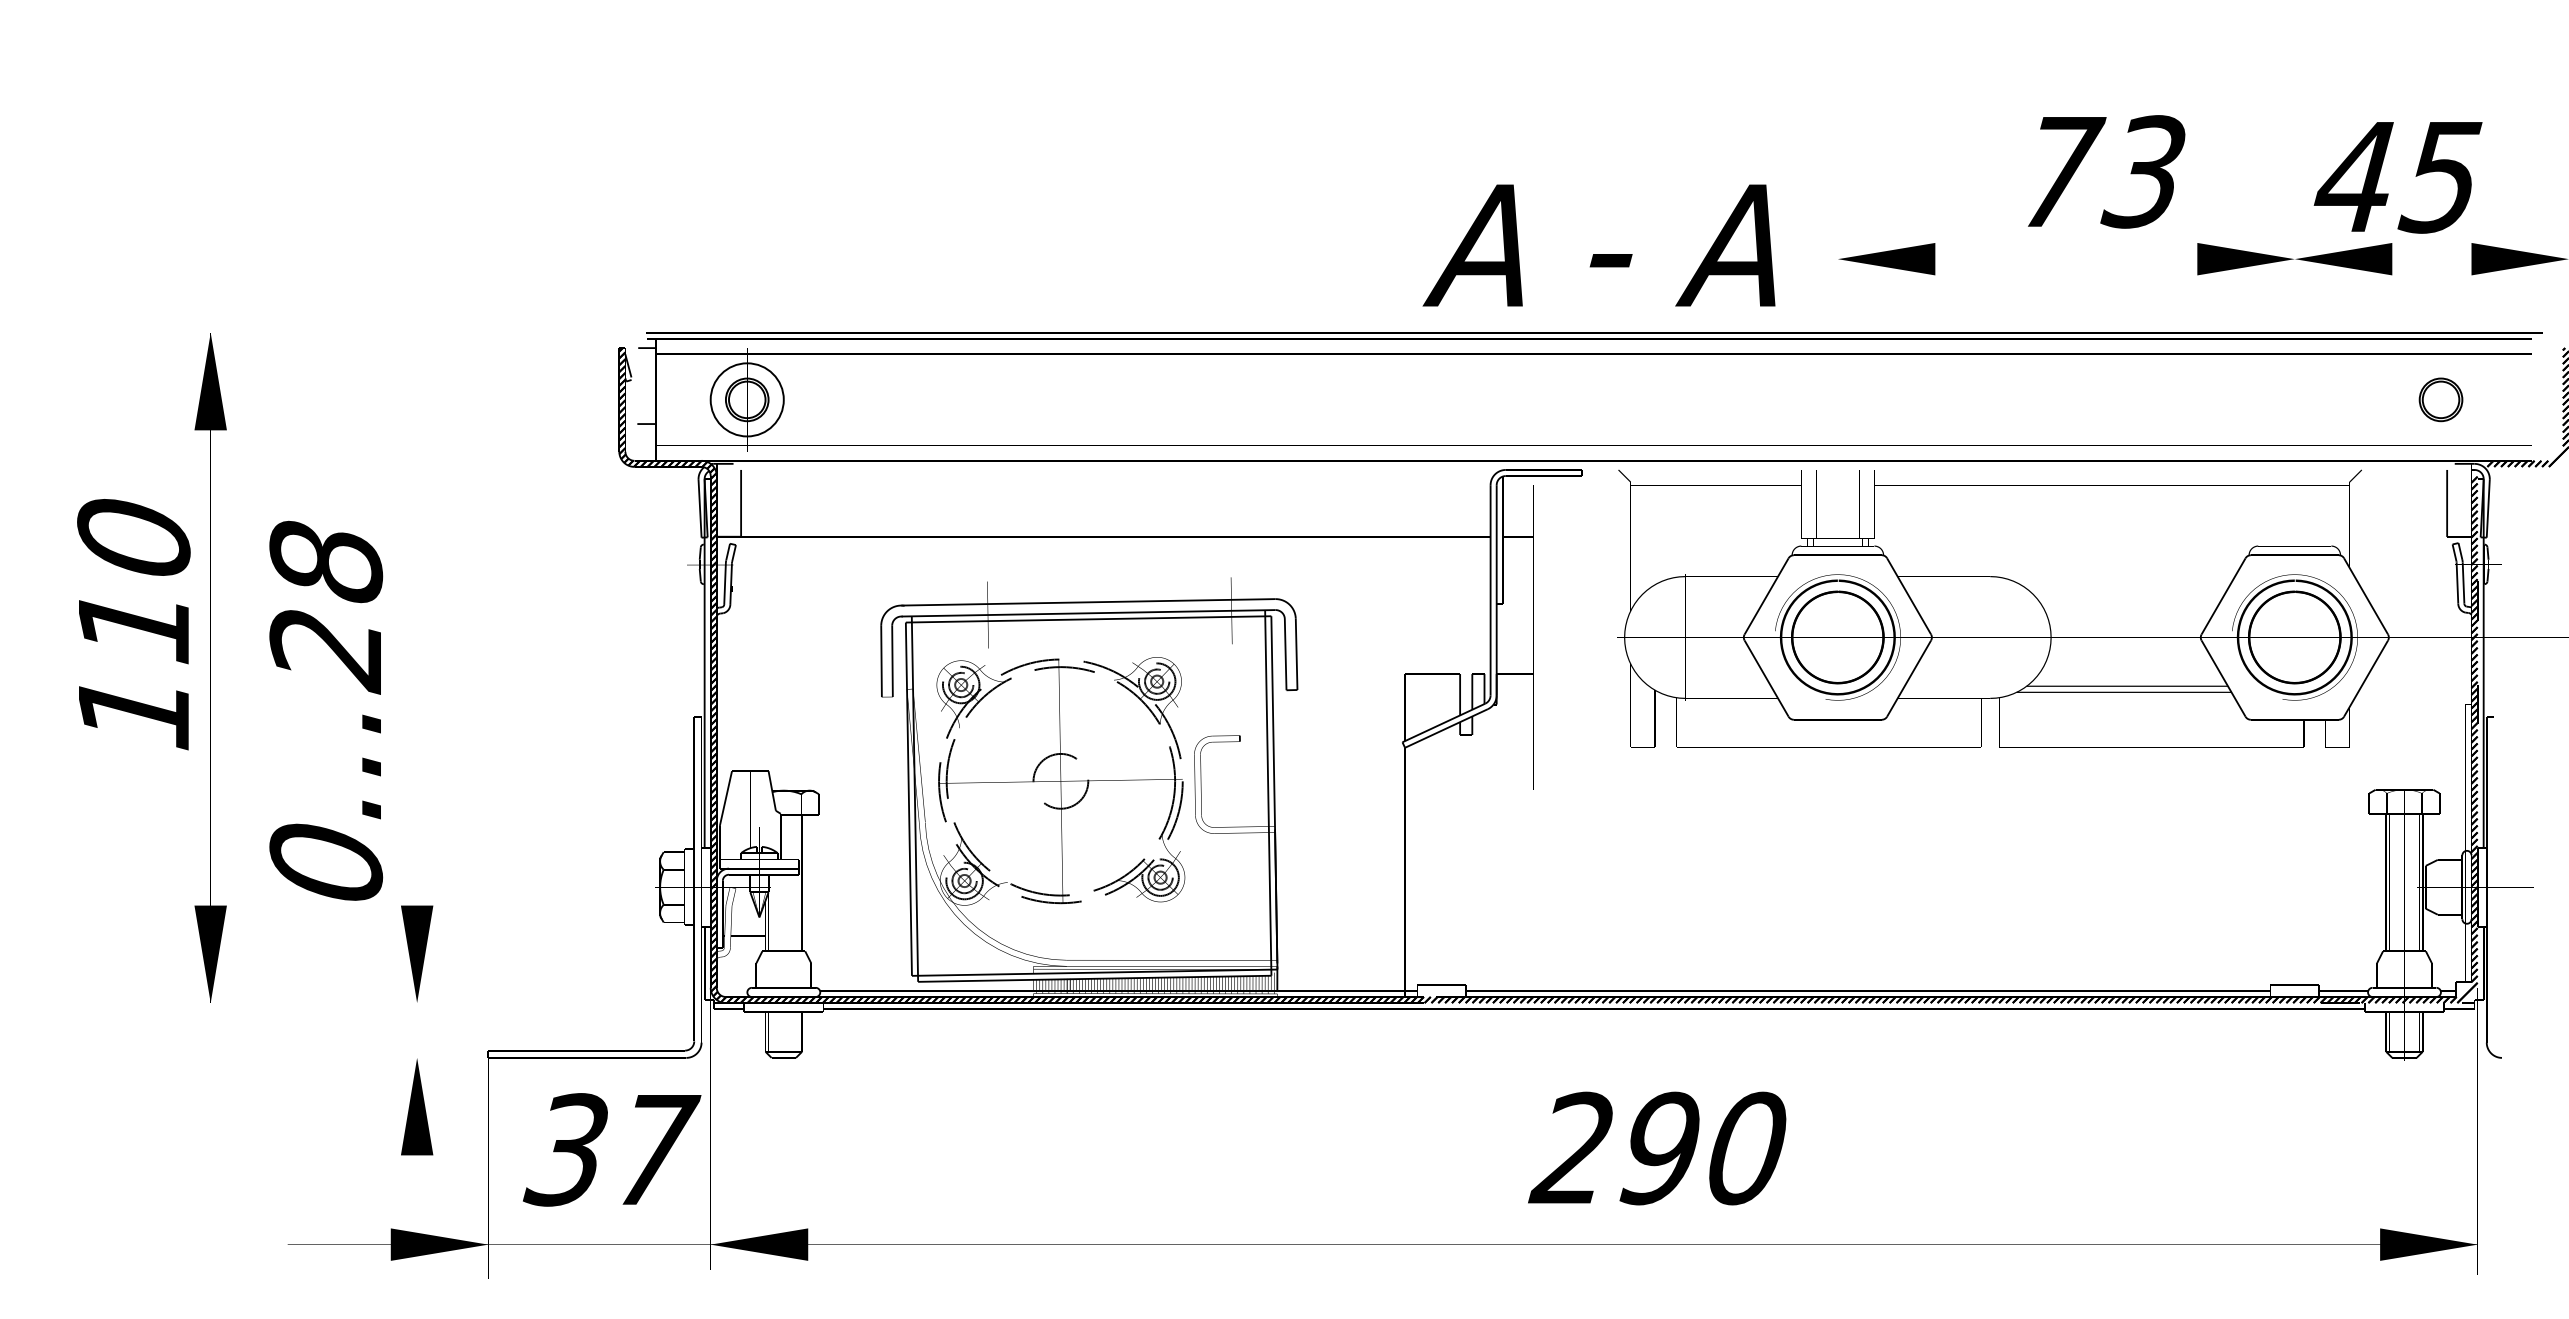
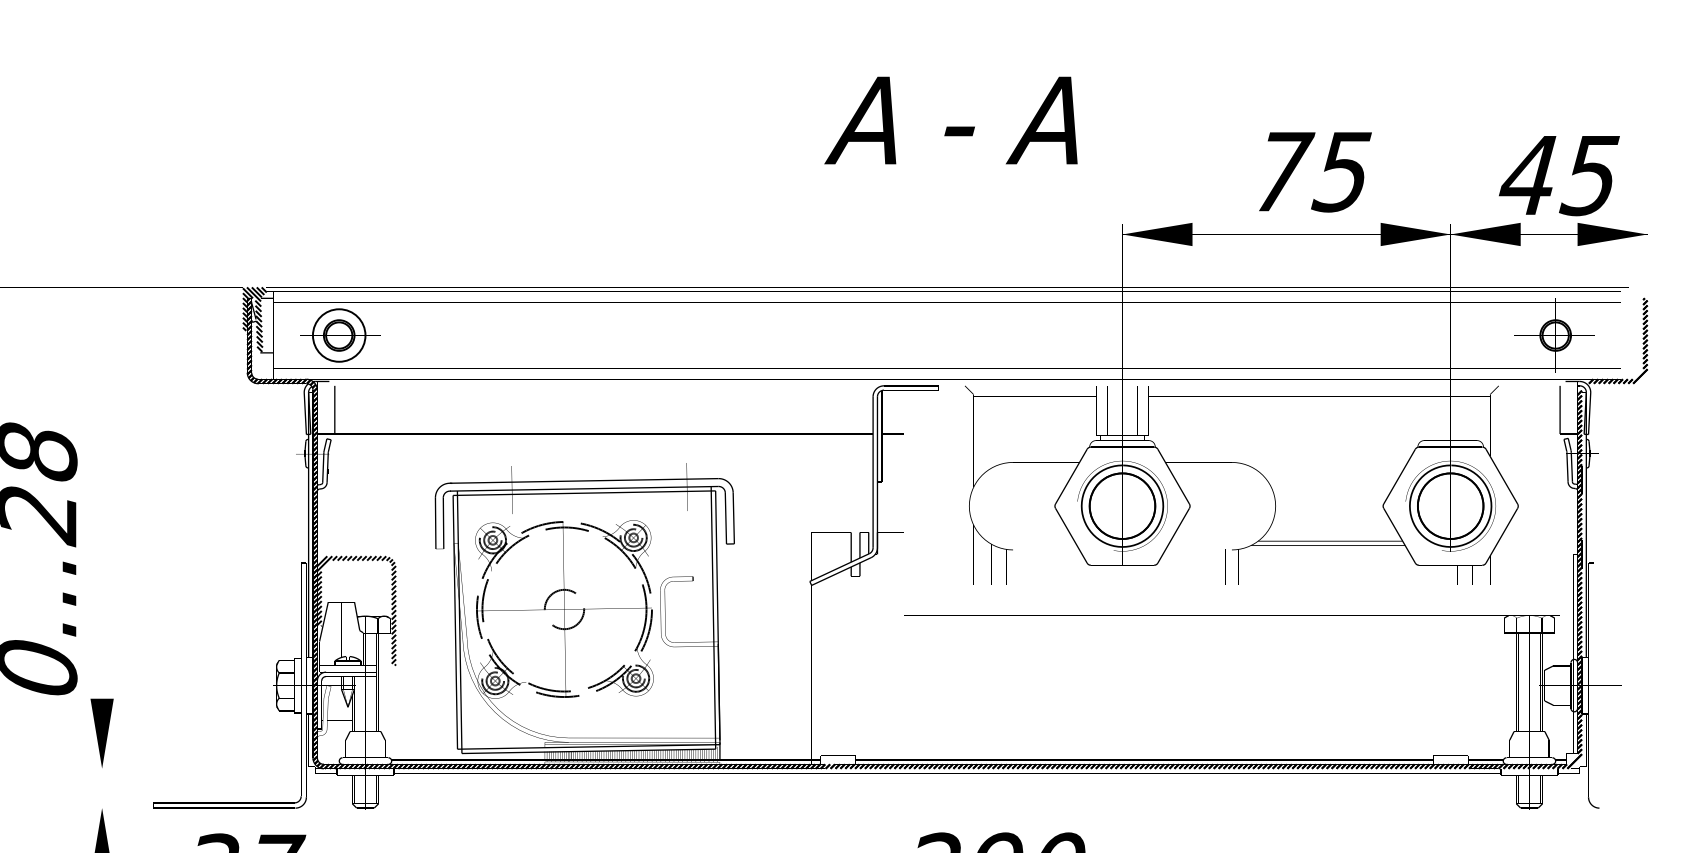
text: (2142, 171) -> (1341, 171), 73 -> 75
text: (2397, 177) -> (1558, 175), moved
text: (1598, 245) -> (950, 120), moved
hatch: (629, 377) -> (254, 319), added
hatch: (771, 783) -> (356, 611), added

